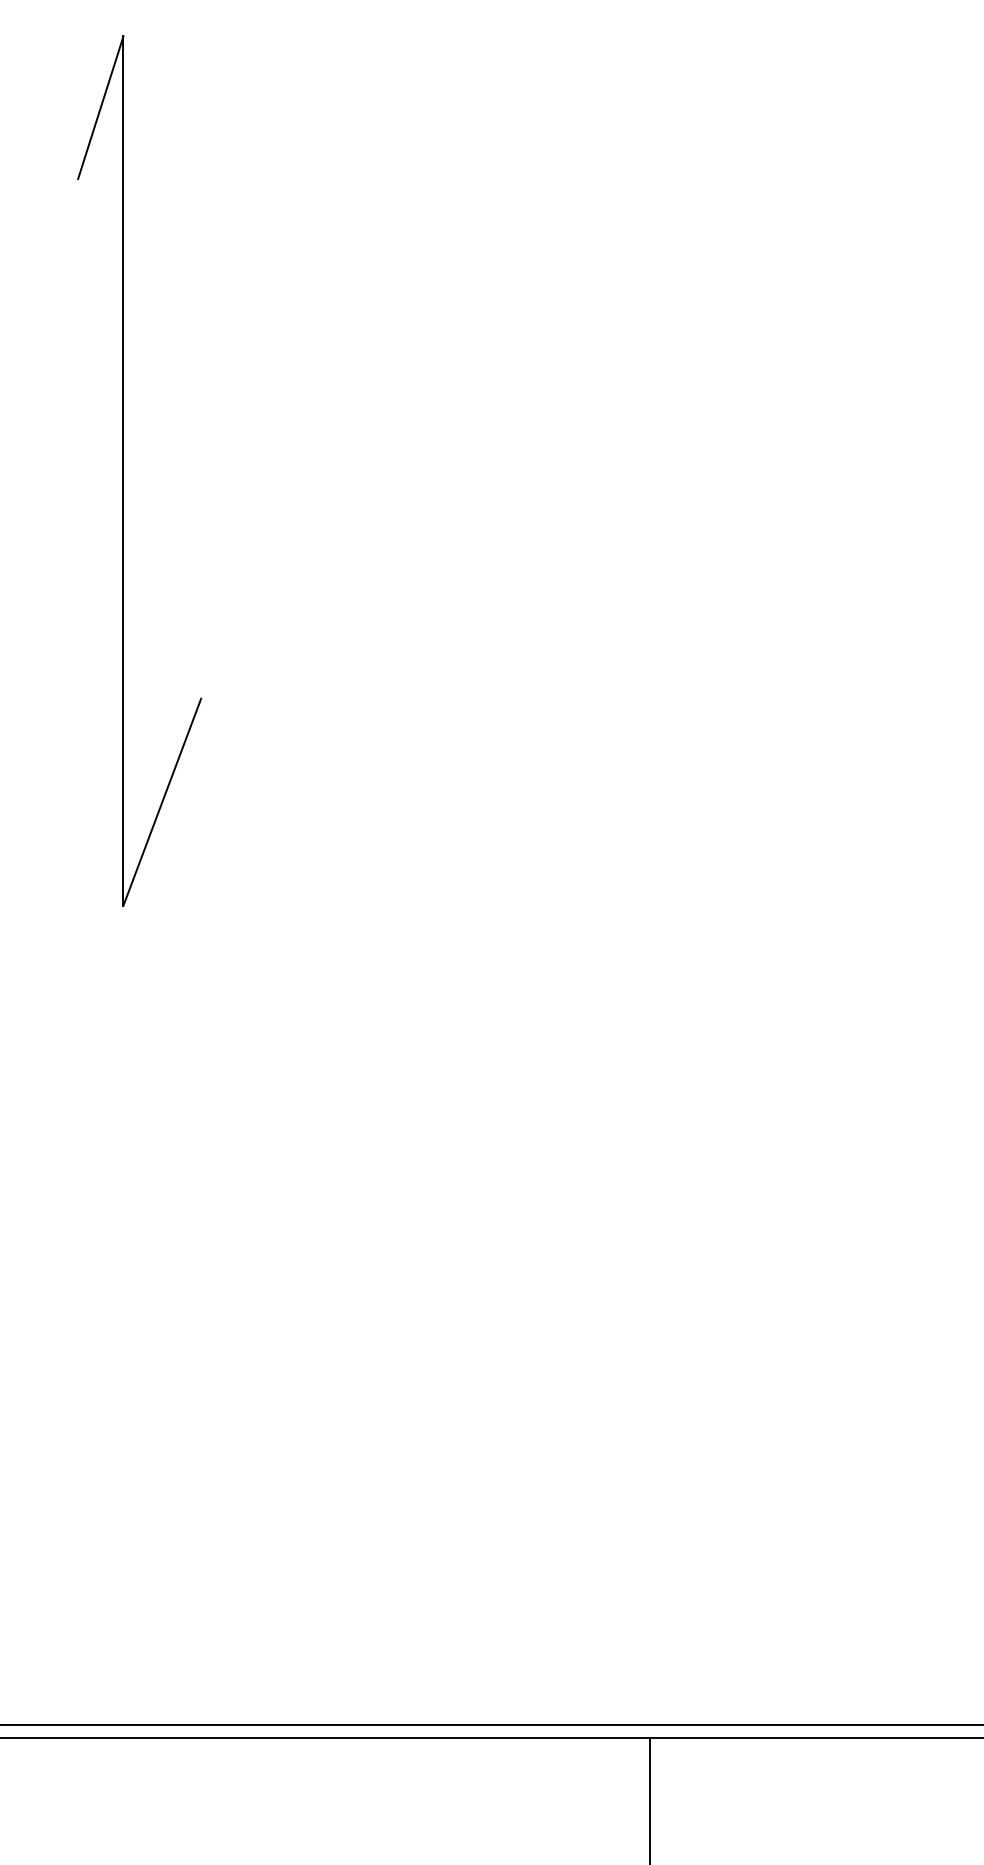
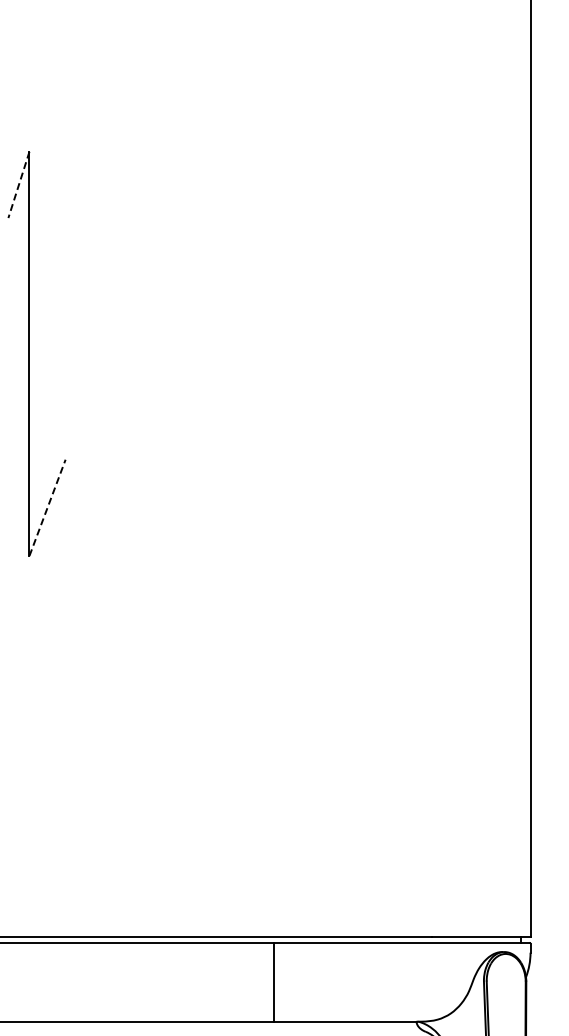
line: (99, 106) -> (18, 184), solid -> dashed
line: (162, 801) -> (47, 507), solid -> dashed

